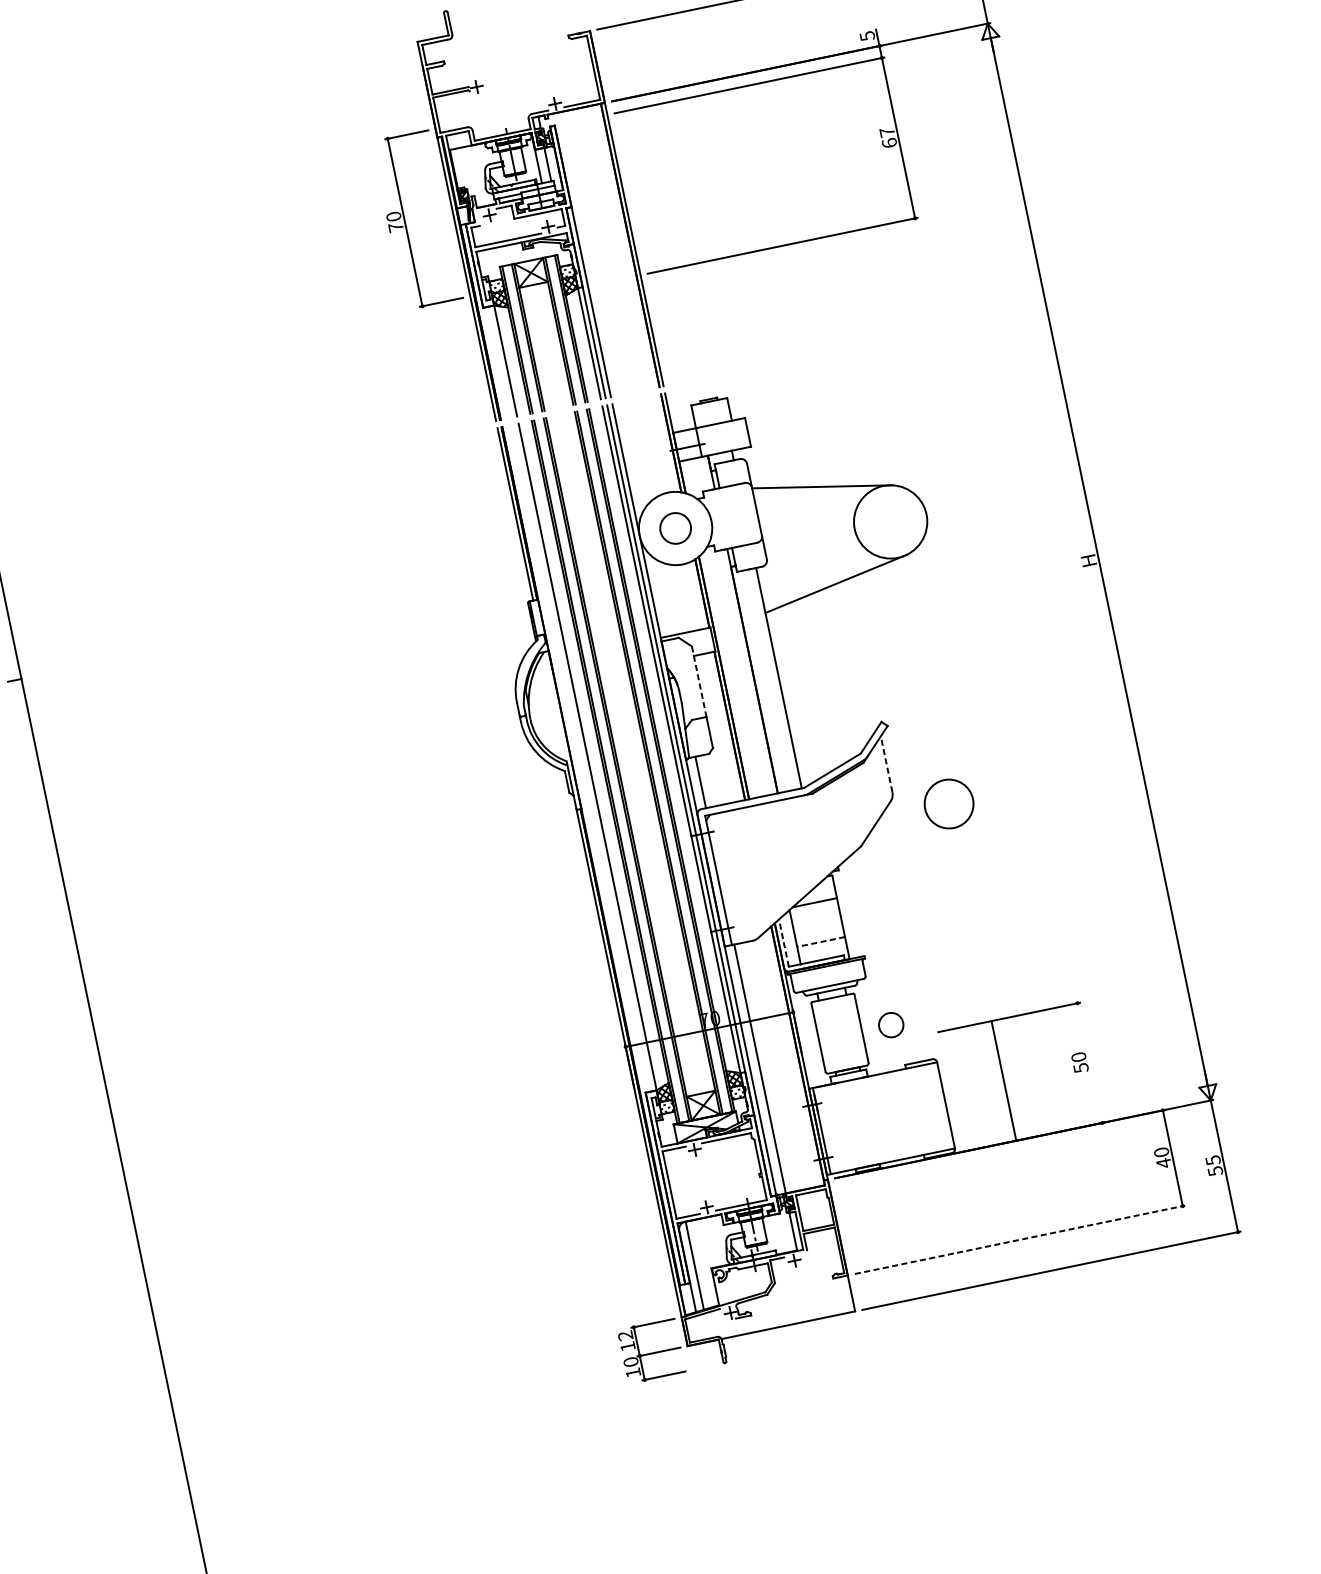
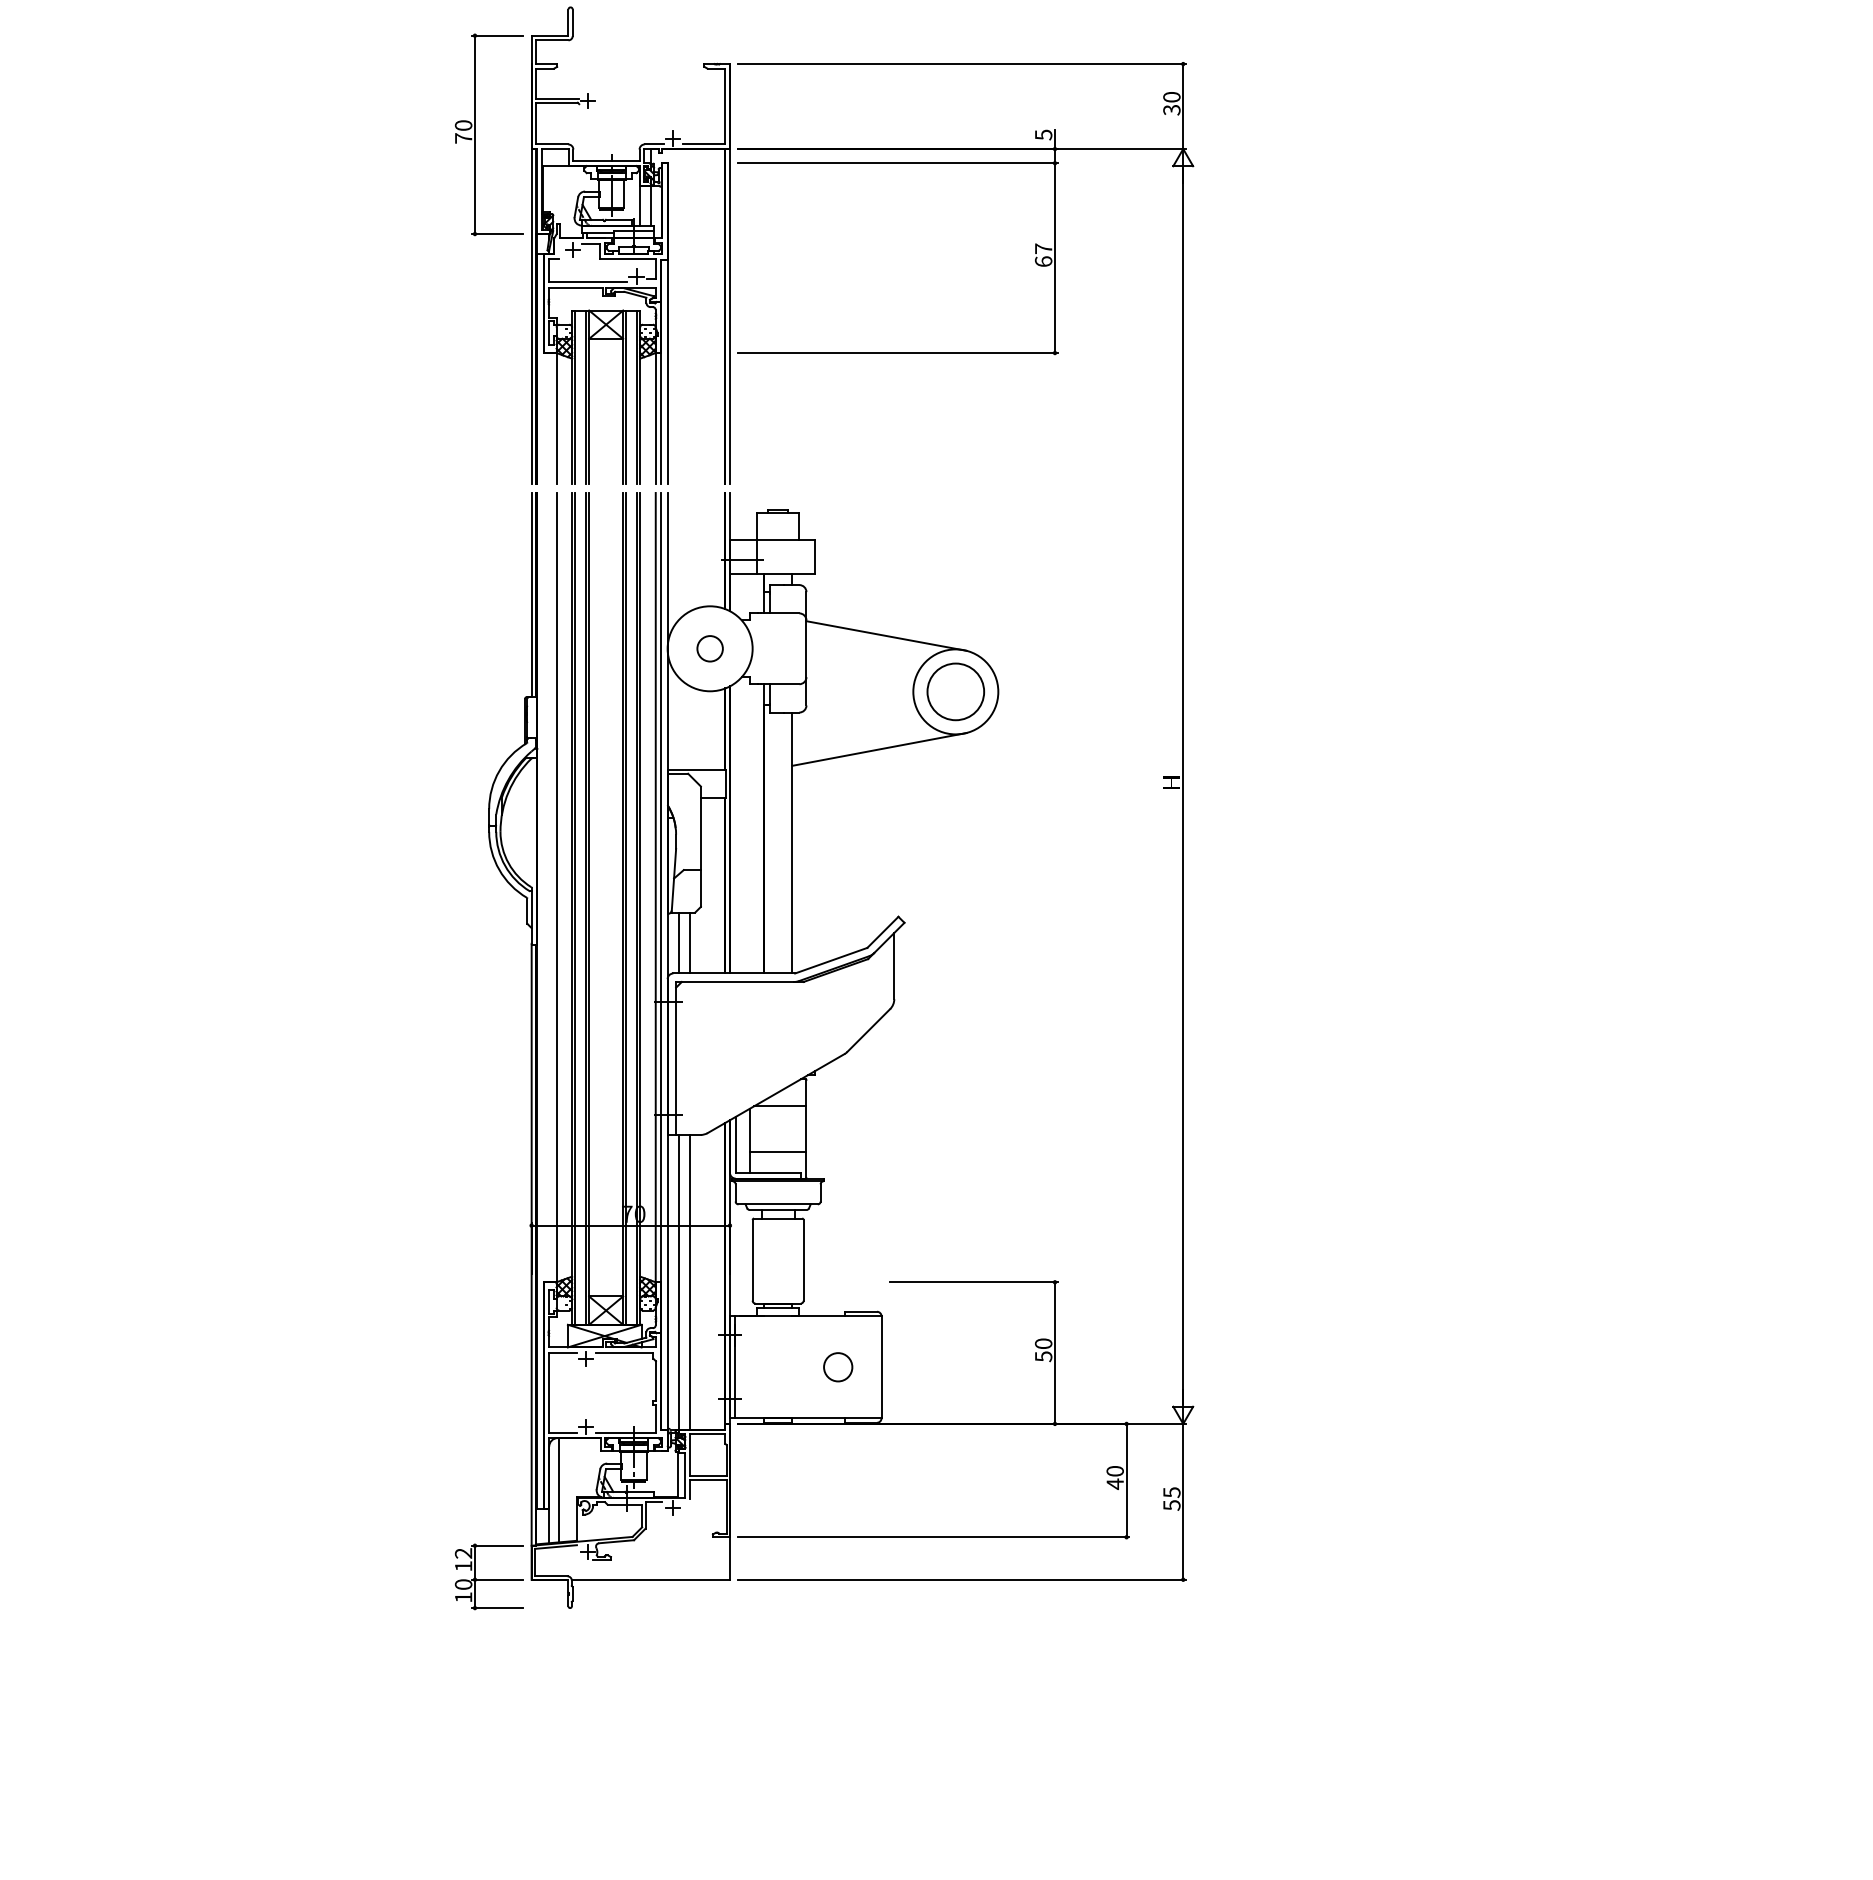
part: (405, 222) -> (475, 134), moved
circle: (674, 528) -> (709, 648), size x0.71
line: (698, 681) -> (700, 828), dashed -> solid
line: (886, 763) -> (894, 965), dashed -> solid
line: (710, 780) -> (690, 942), added
circle: (948, 803) -> (955, 691), moved
line: (783, 942) -> (735, 1144), dashed -> solid
line: (820, 942) -> (777, 1152), dashed -> solid
circle: (891, 1025) -> (838, 1367), moved
line: (769, 1066) -> (690, 1281), added
line: (1003, 1080) -> (1054, 1352), moved
line: (1020, 1239) -> (934, 1537), dashed -> solid

